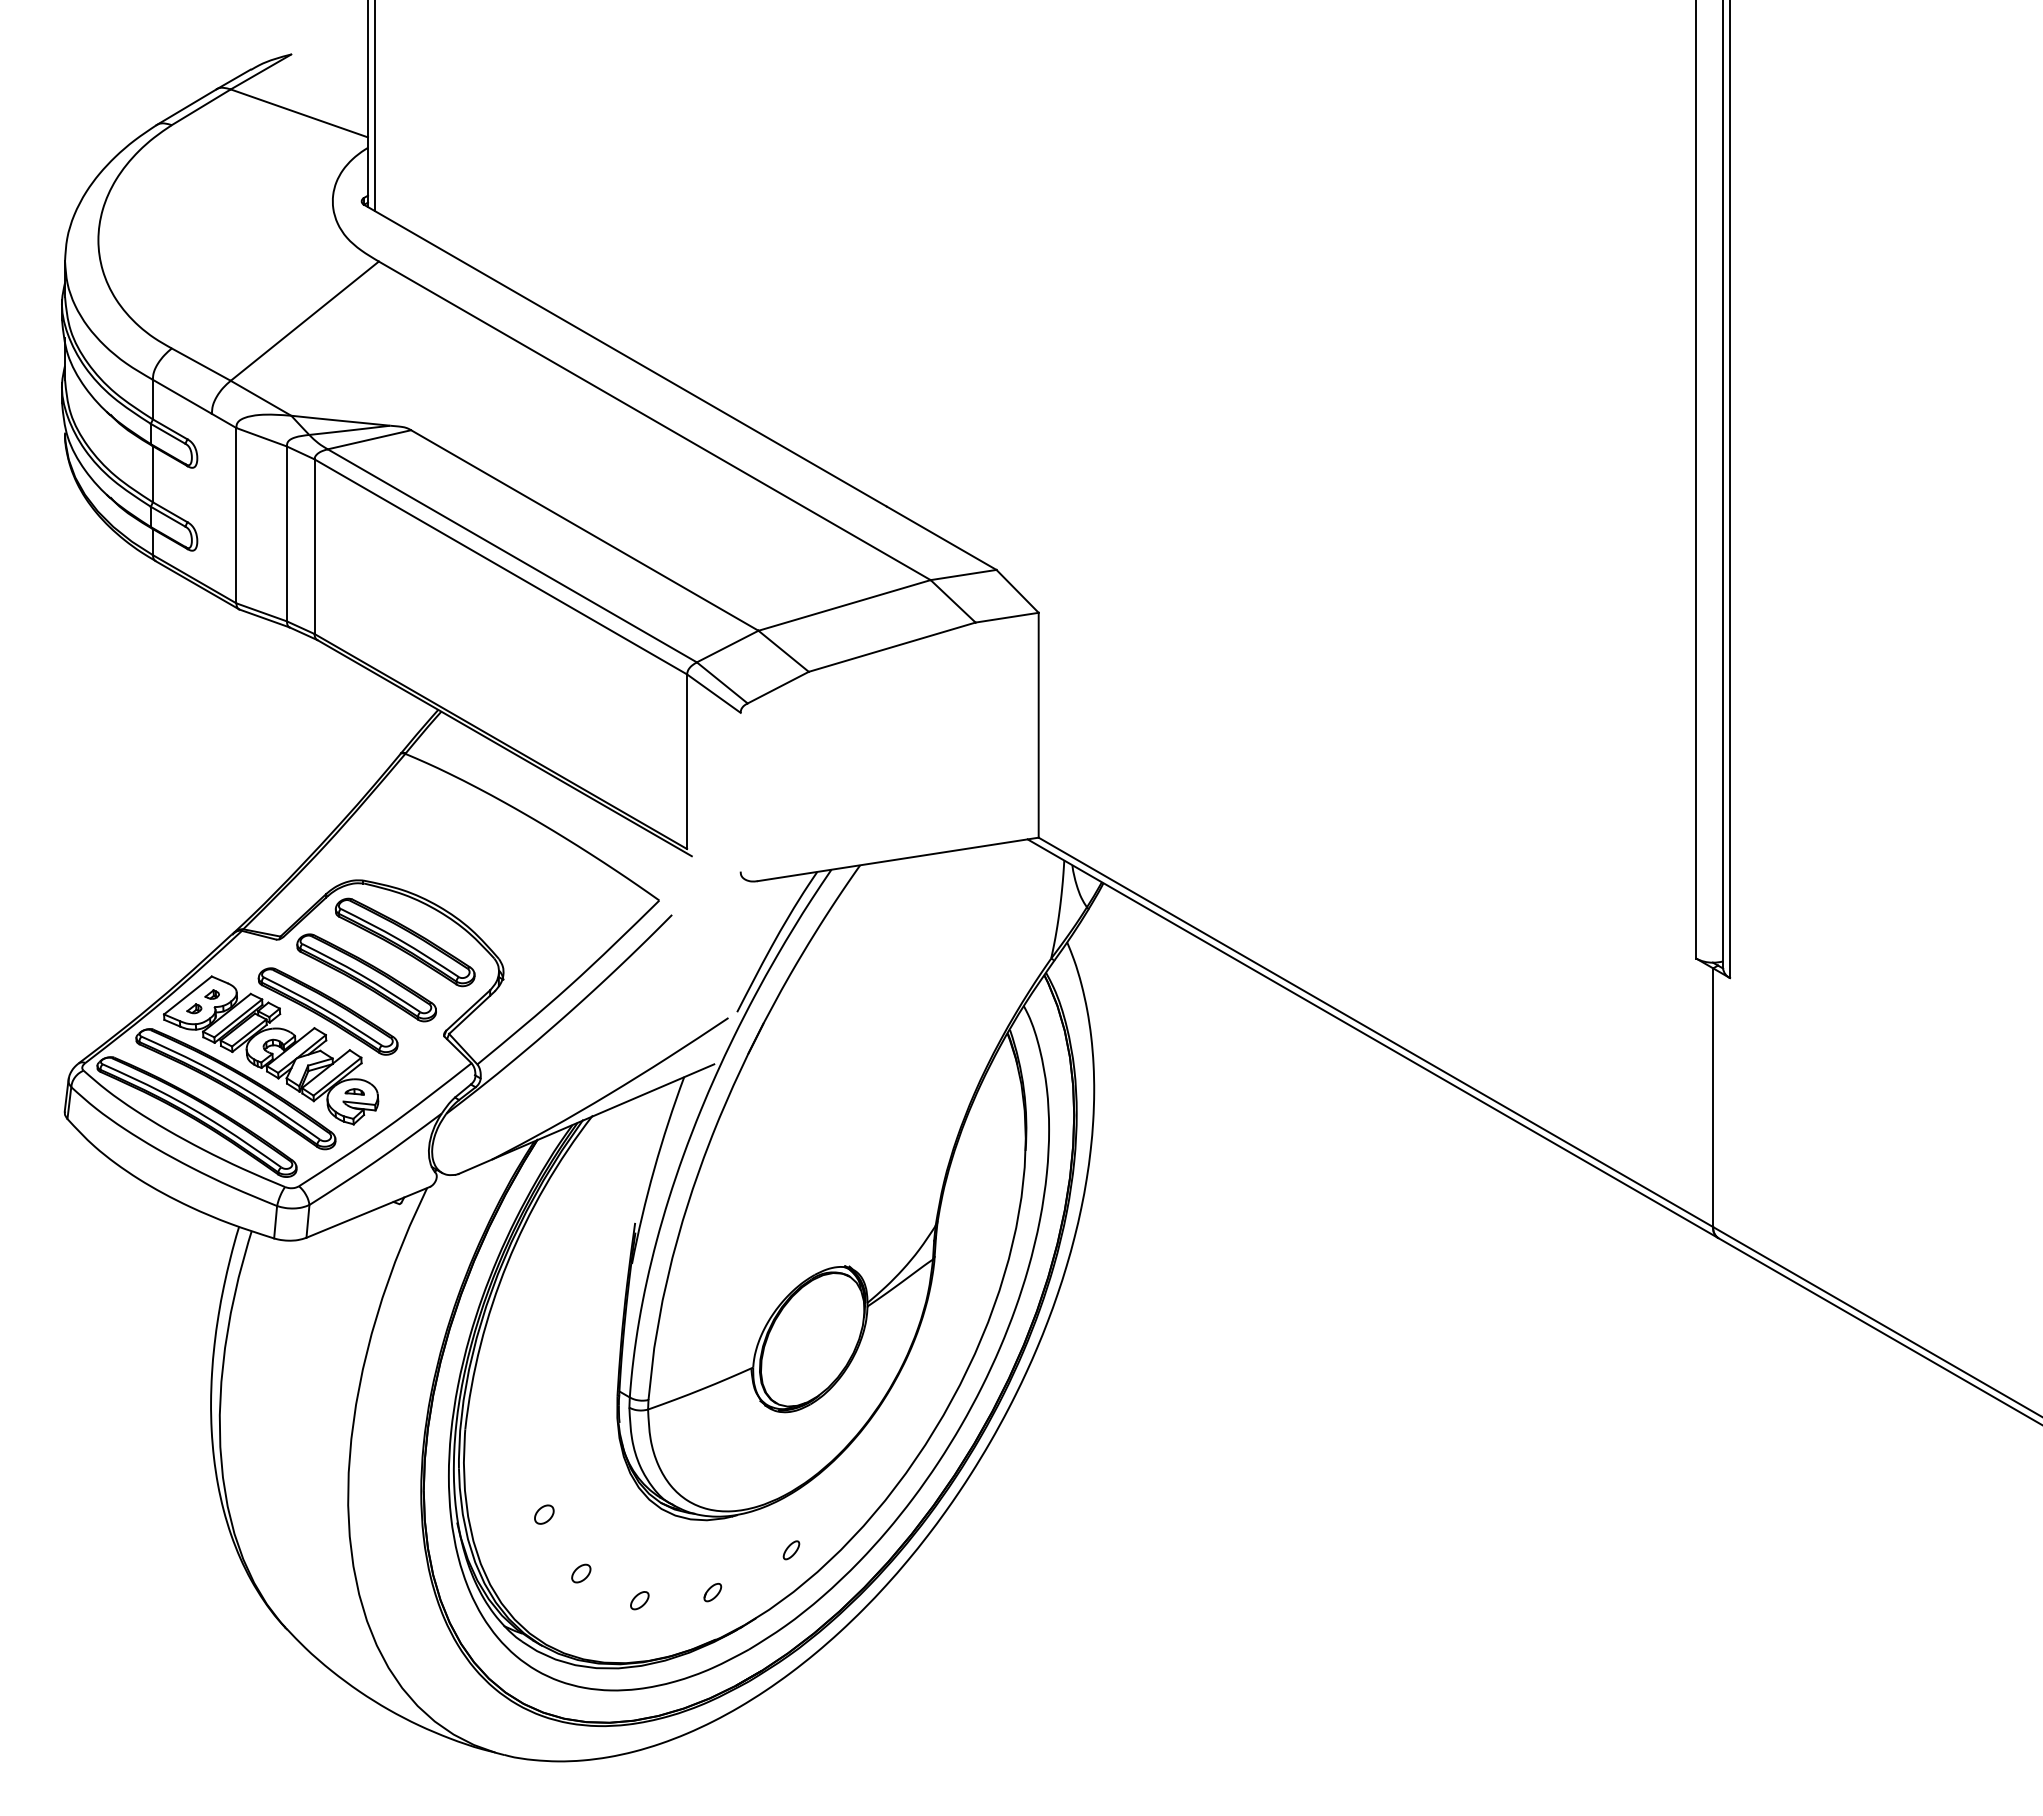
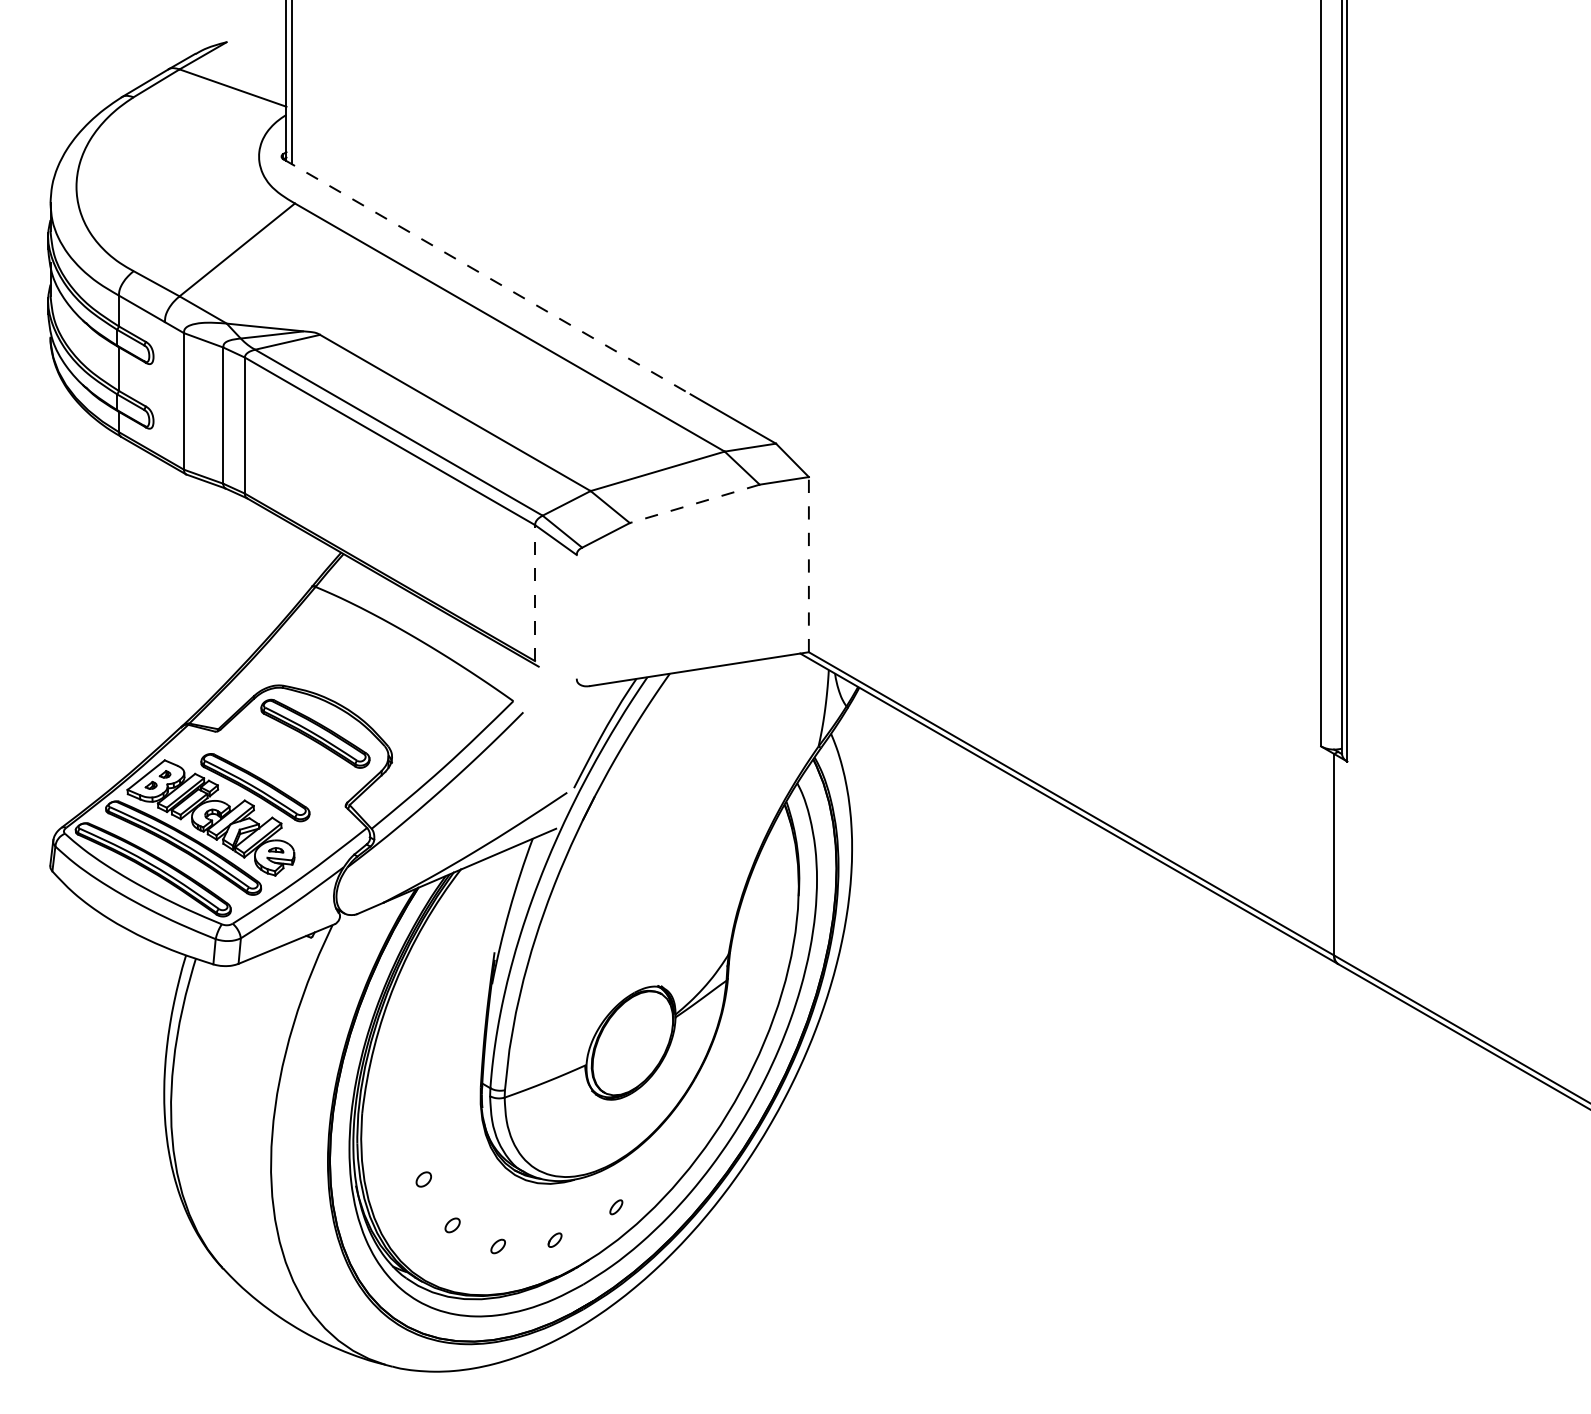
line: (625, 355) -> (487, 276), solid -> dashed
line: (892, 647) -> (695, 504), solid -> dashed
line: (1038, 724) -> (808, 564), solid -> dashed
line: (687, 761) -> (535, 592), solid -> dashed
part: (366, 977) -> (285, 761), removed

